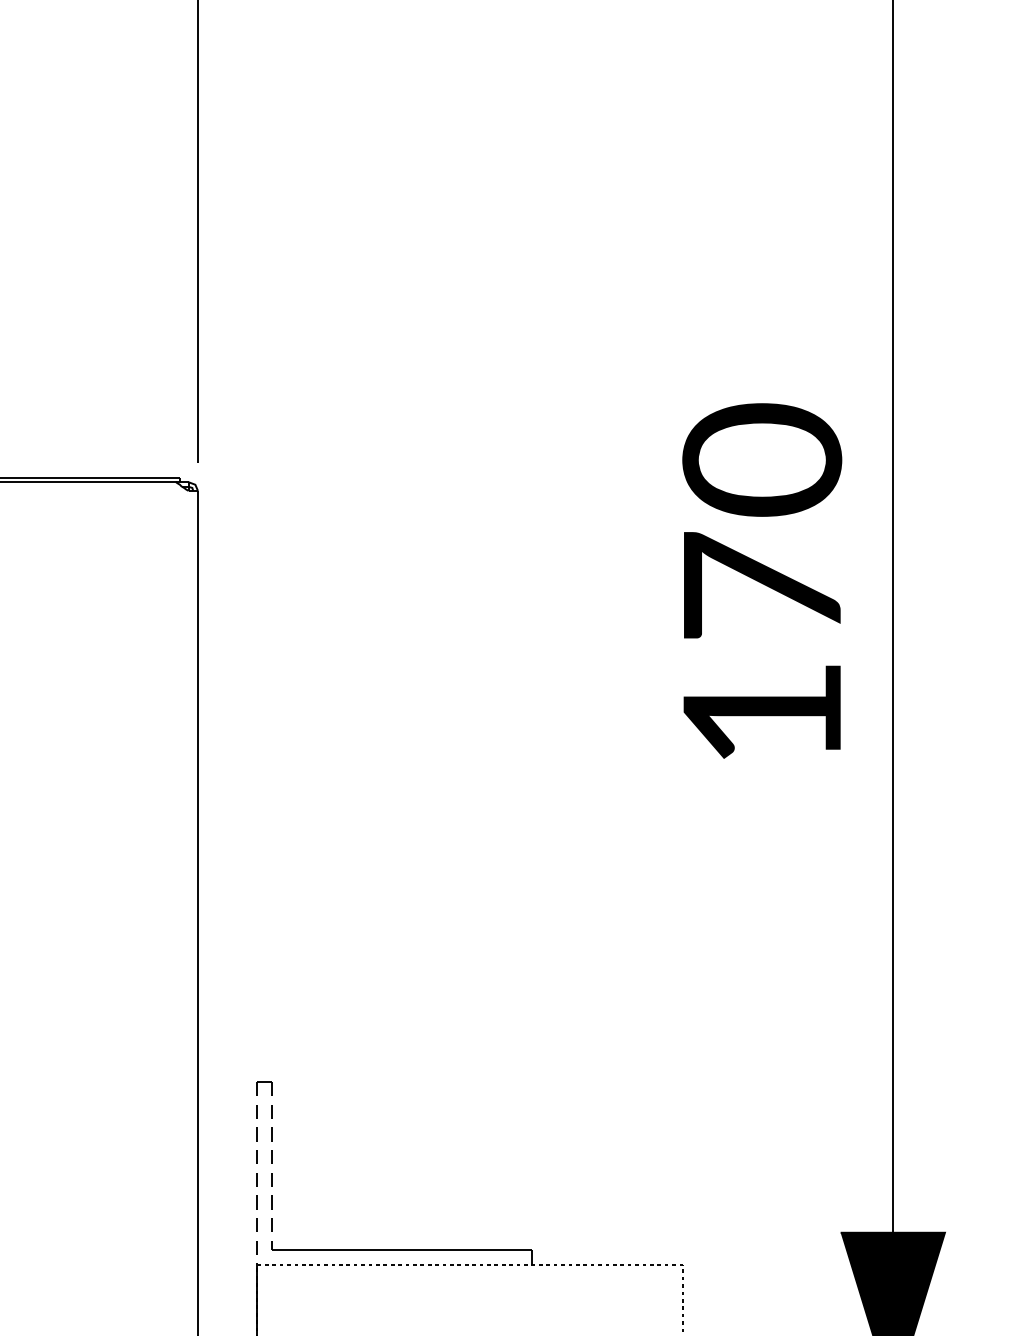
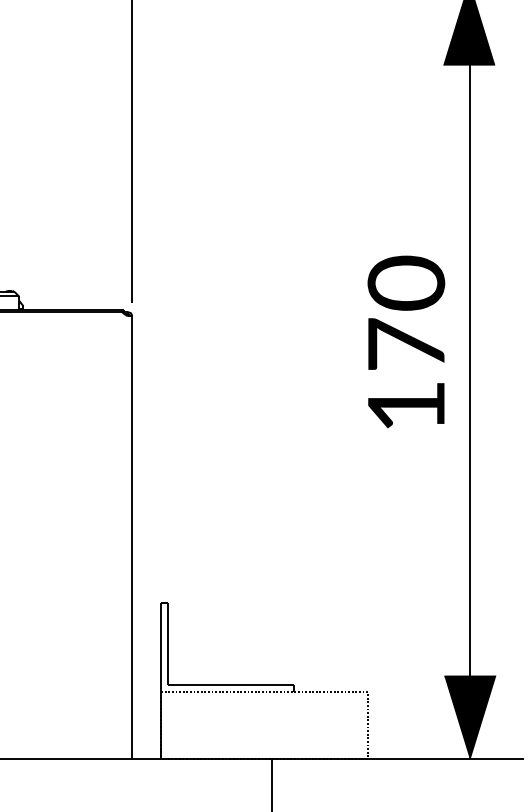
text: (762, 579) -> (406, 341), moved
line: (272, 1166) -> (168, 644), dashed -> solid
line: (257, 1175) -> (161, 648), dashed -> solid

